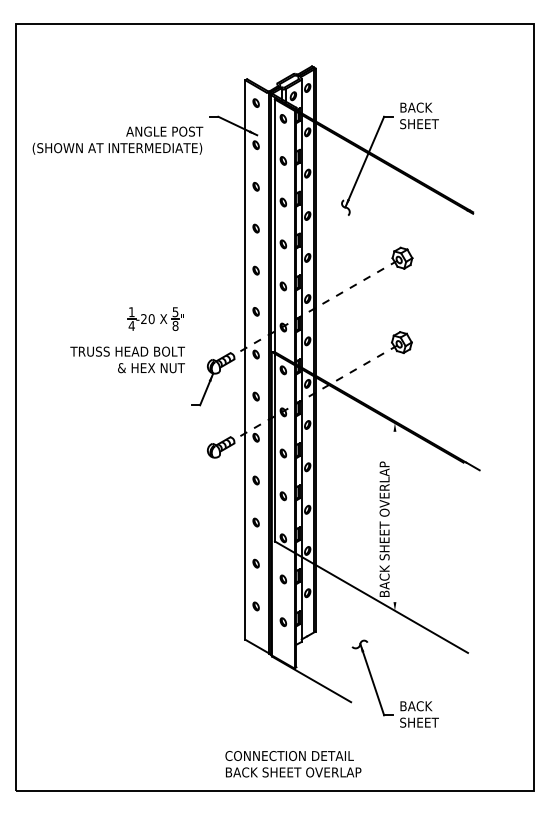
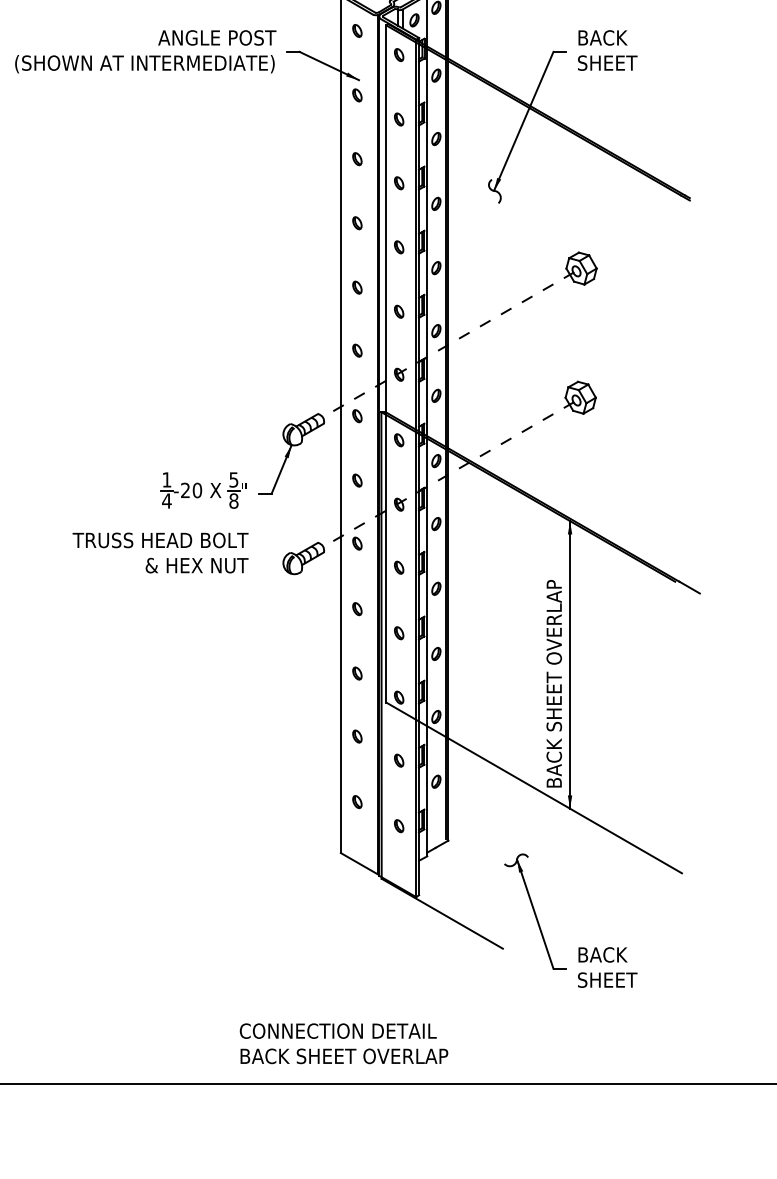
text: (117, 140) -> (145, 51), moved
part: (127, 340) -> (160, 523), moved
line: (394, 516) -> (569, 664), added
text: (293, 764) -> (344, 1044), moved

